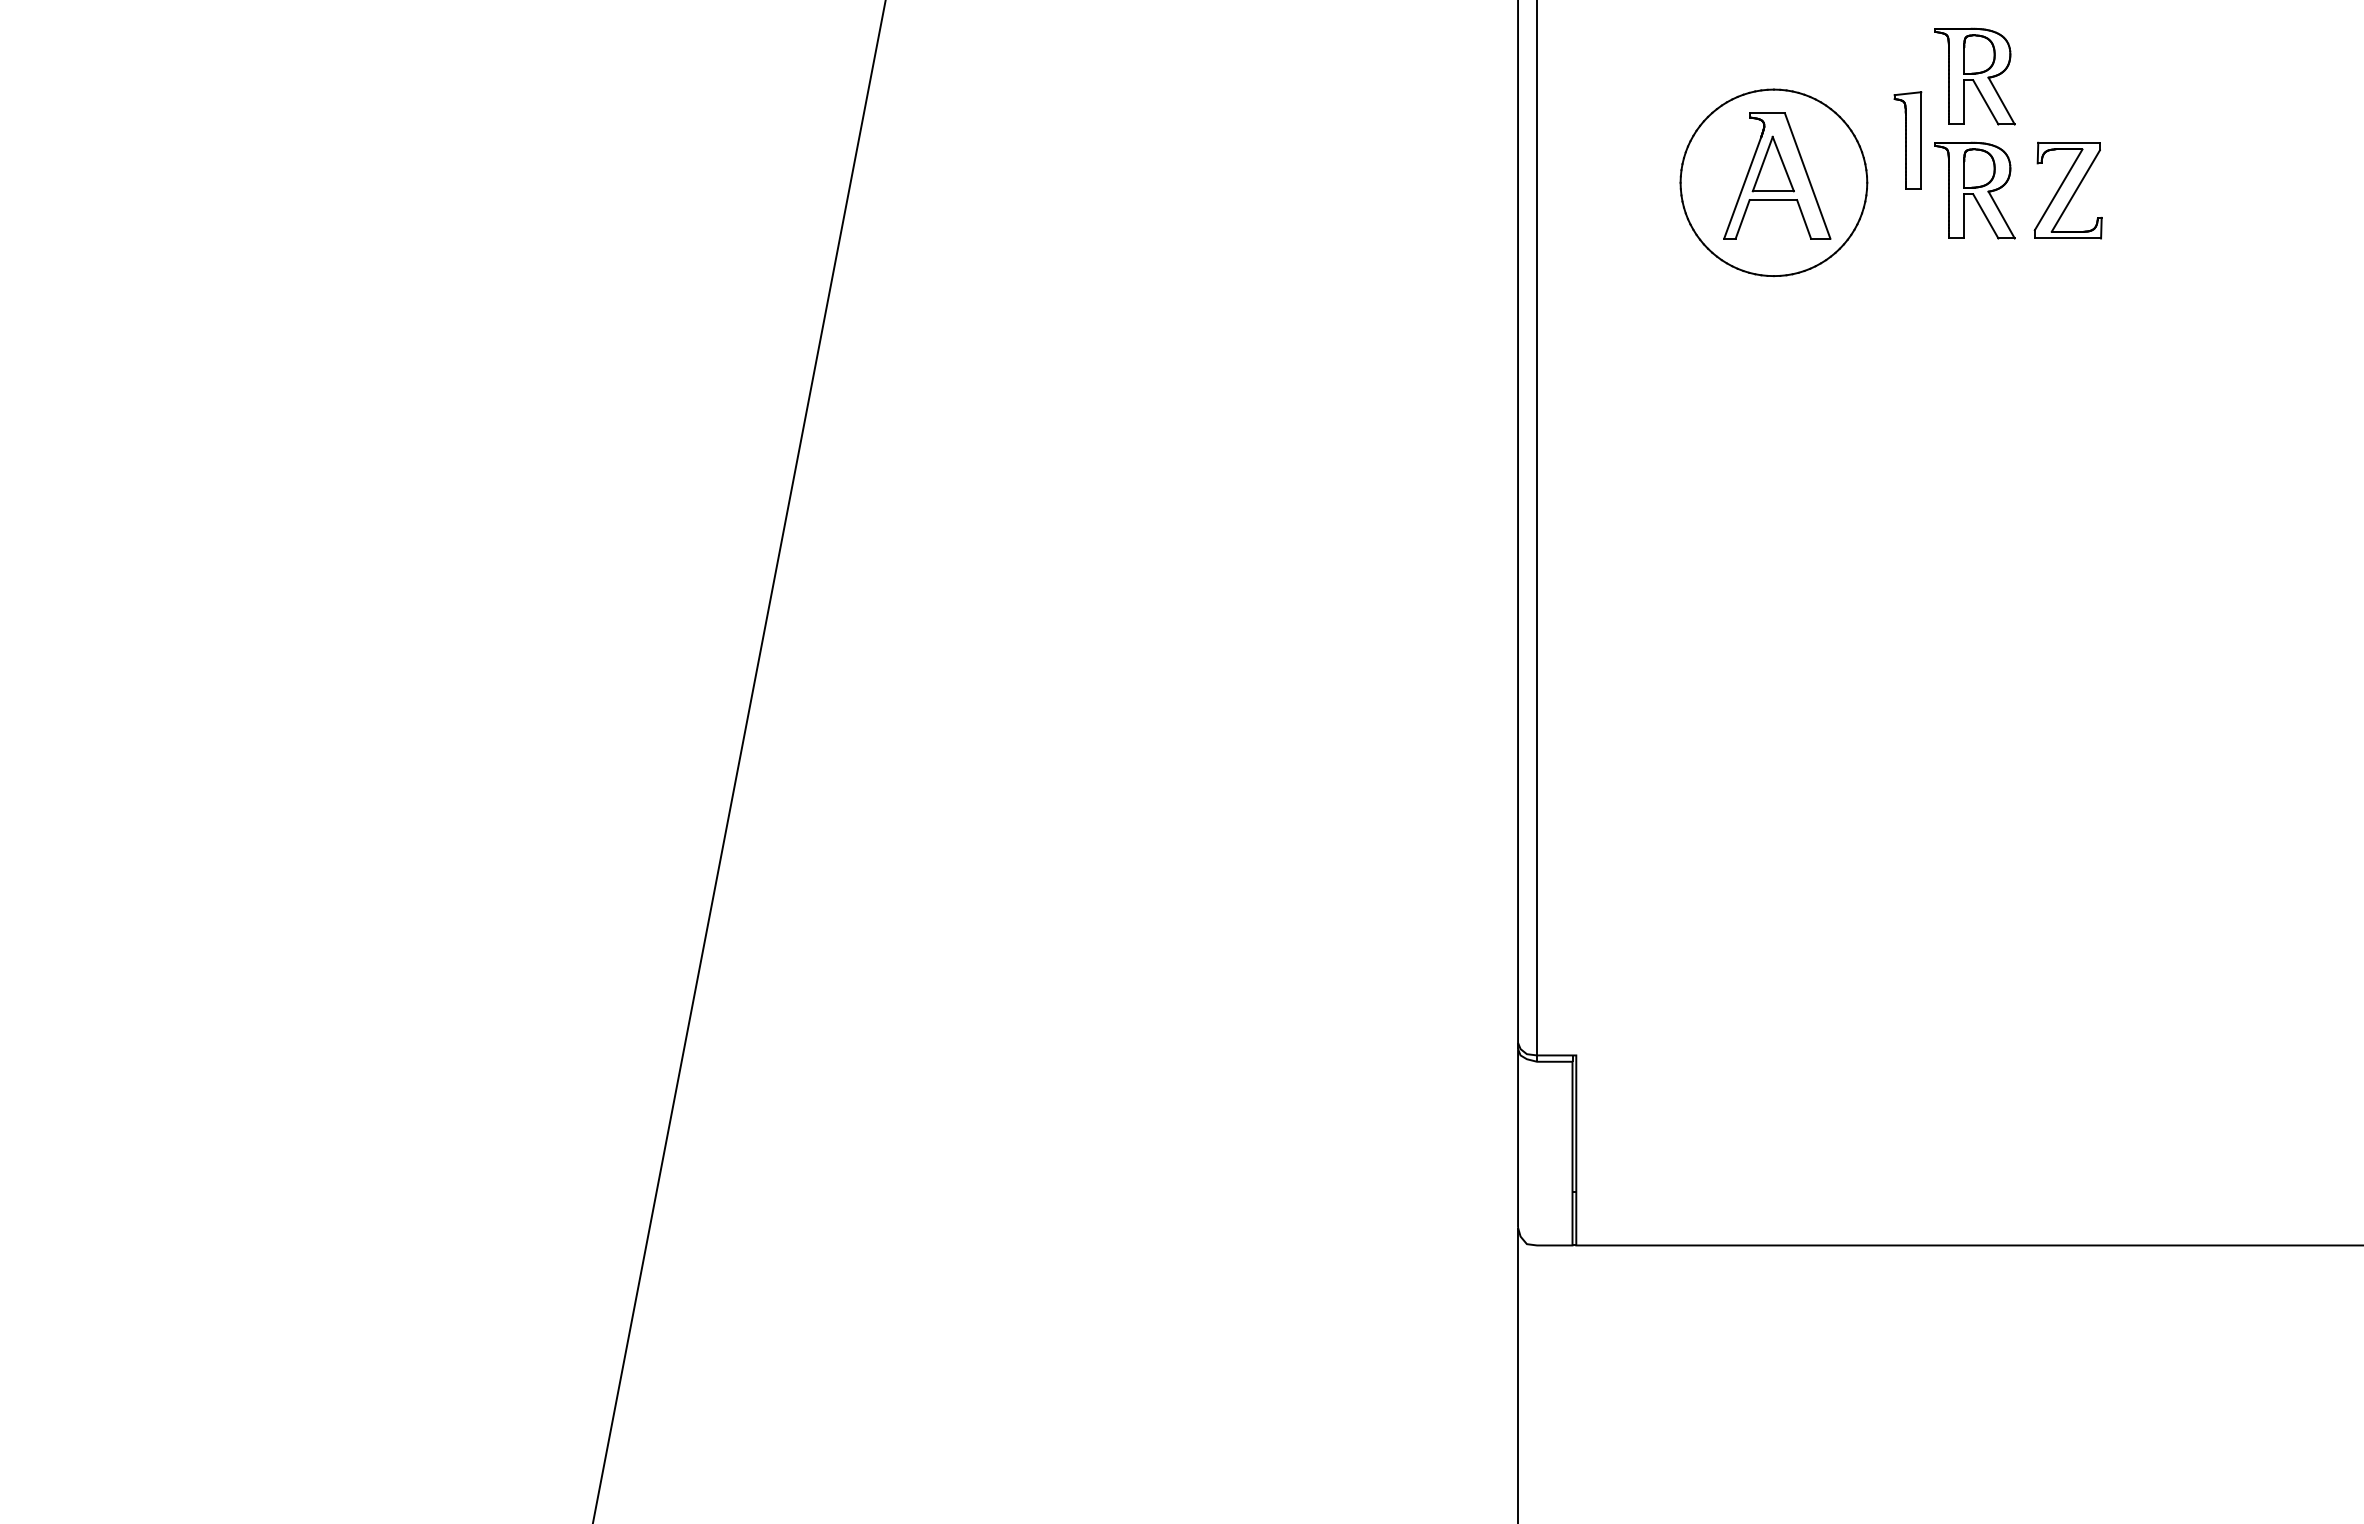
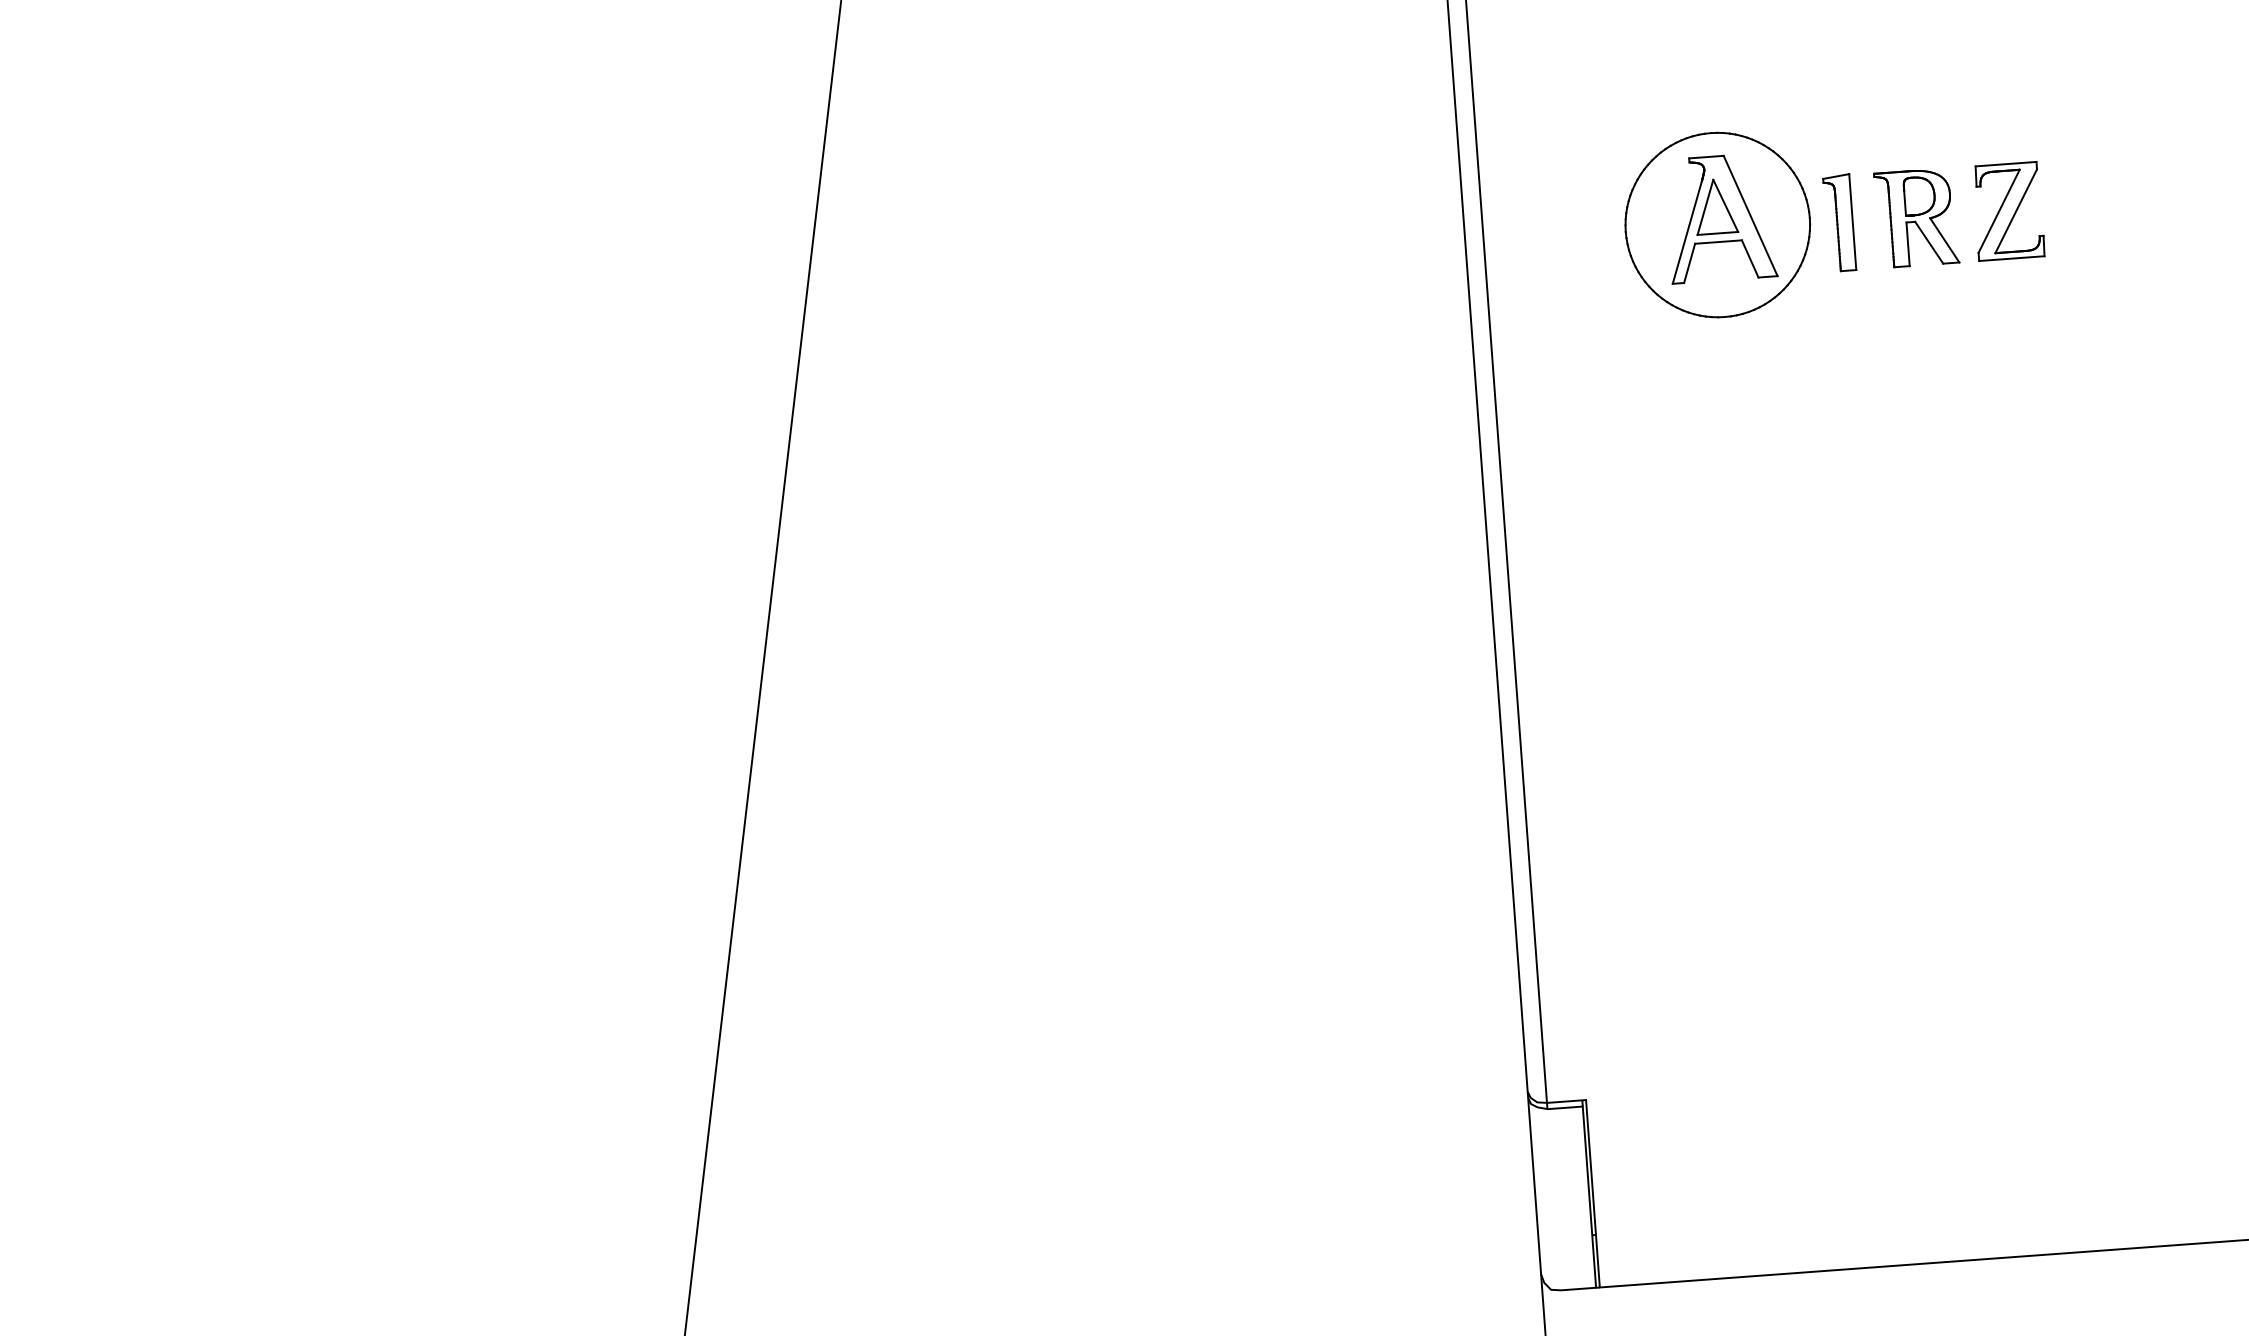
part: (1974, 76) -> (1907, 105), removed
part: (1907, 140) -> (1839, 222), moved

